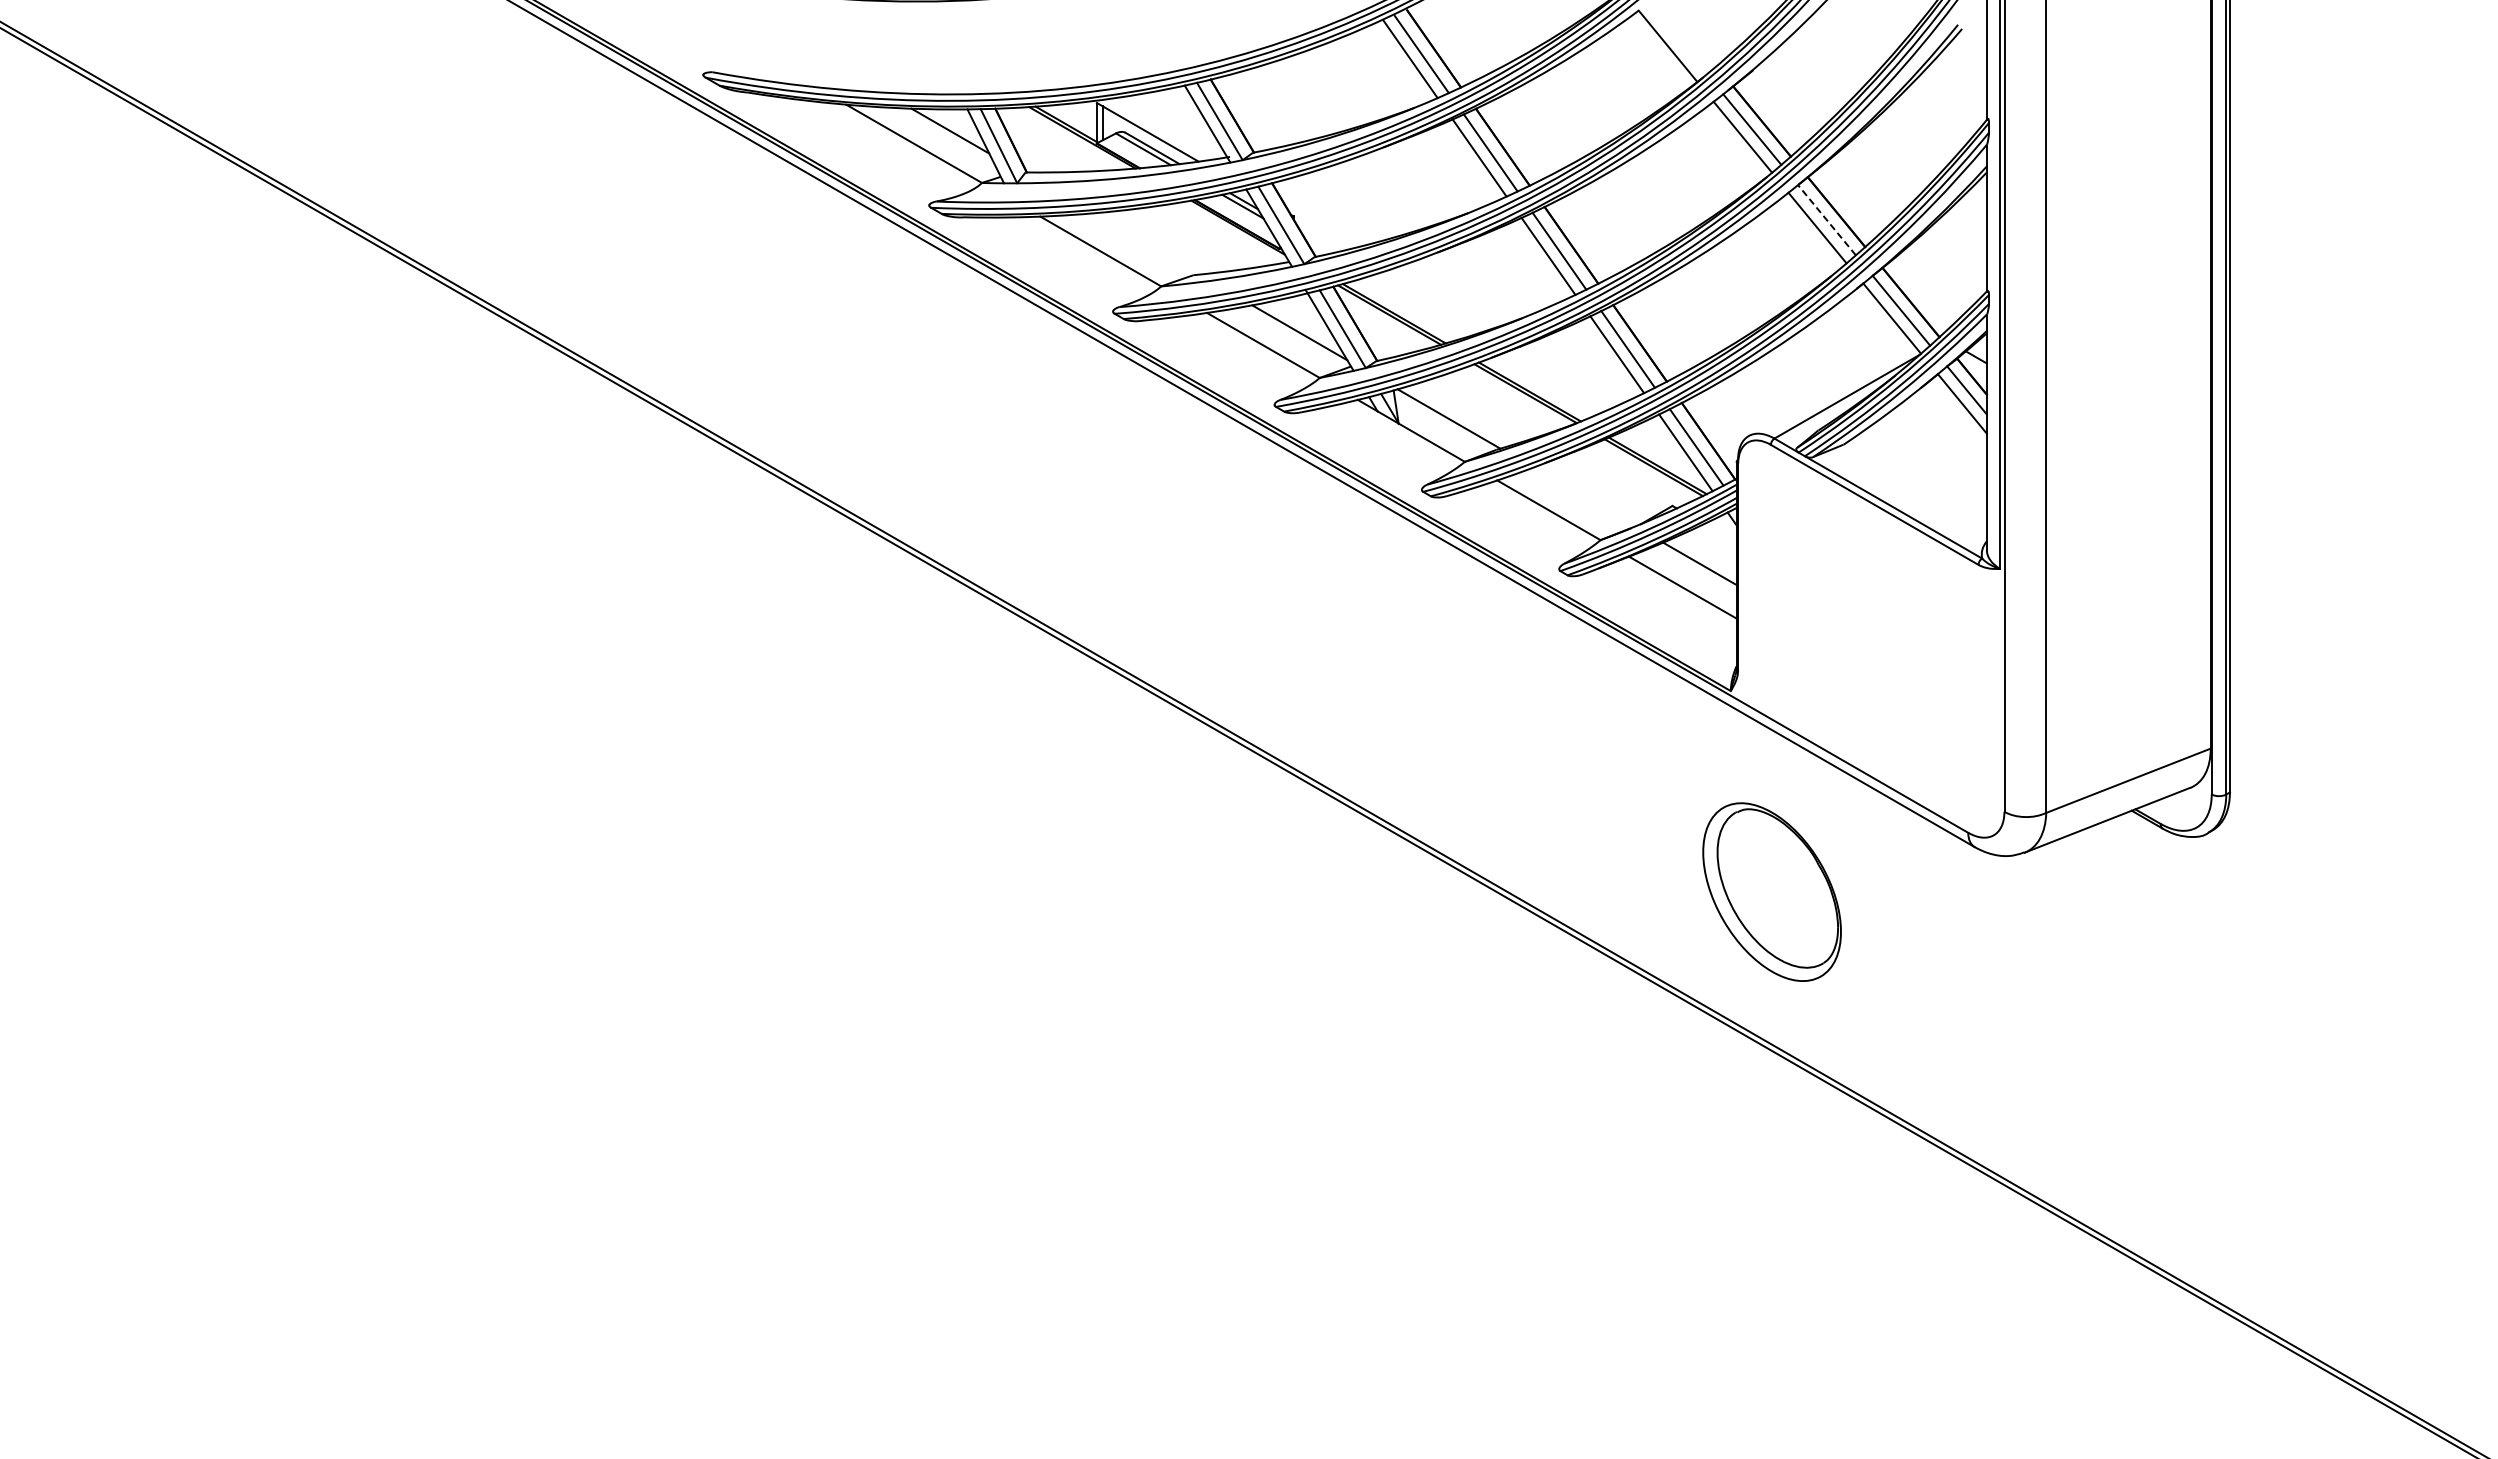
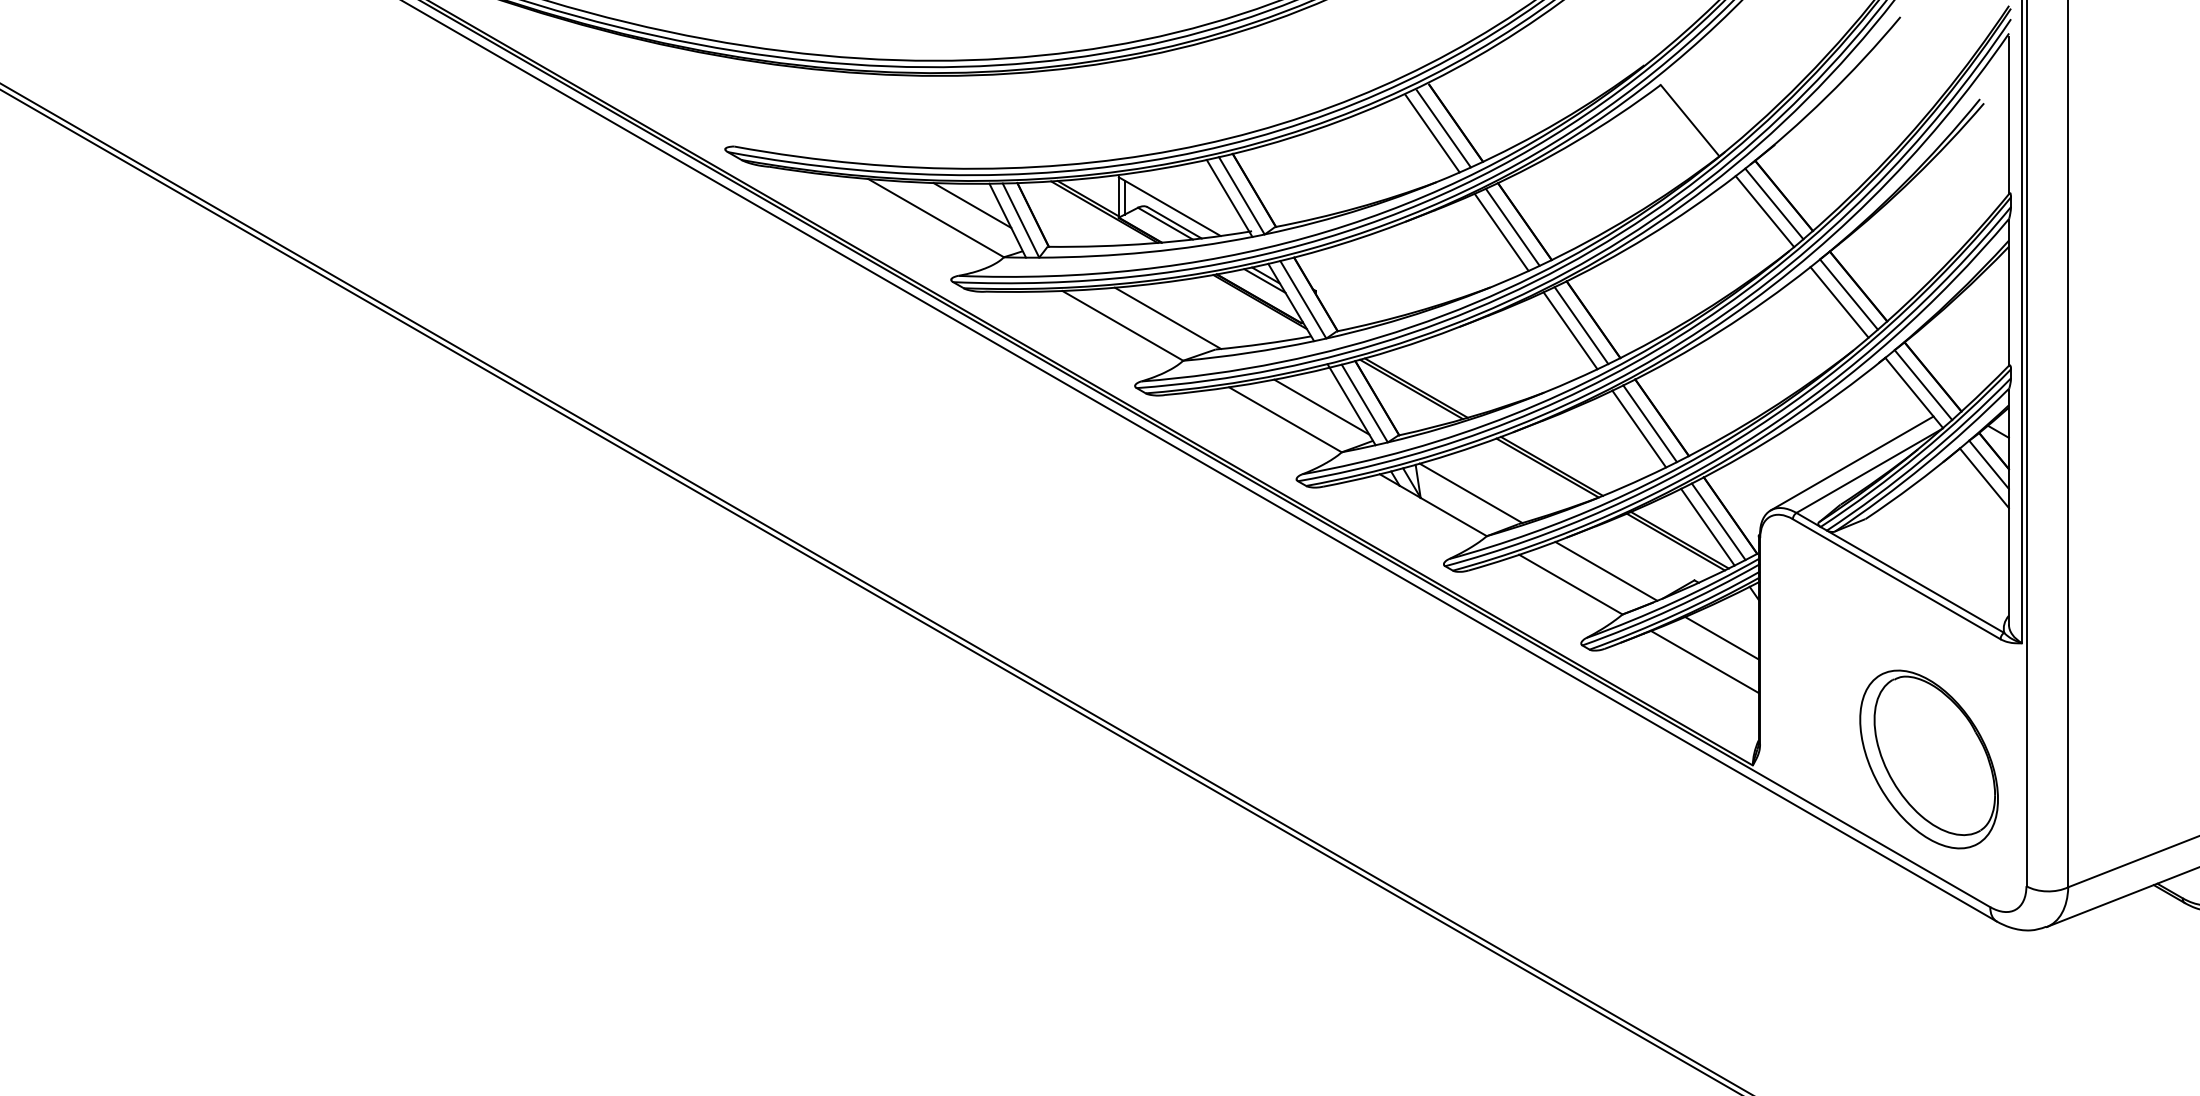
line: (1826, 219) -> (1848, 293), dashed -> solid
line: (1145, 243) -> (1167, 317), added
line: (1829, 389) -> (1851, 463), added
line: (1584, 496) -> (1606, 570), added
part: (1771, 891) -> (1928, 758), moved

